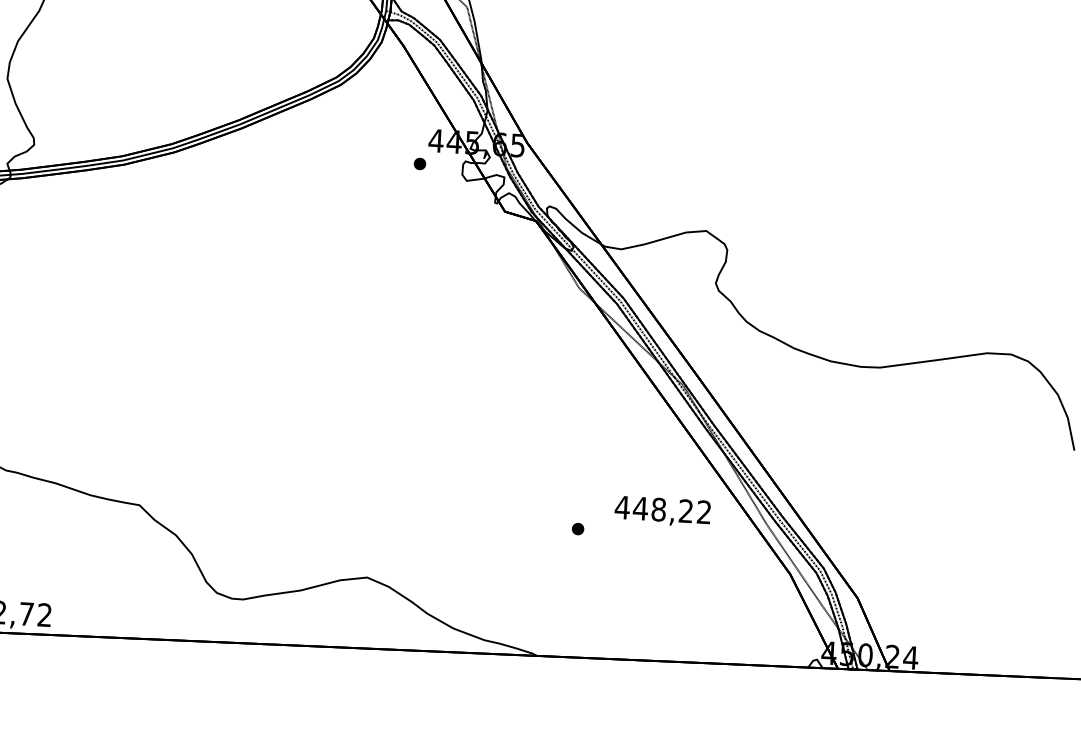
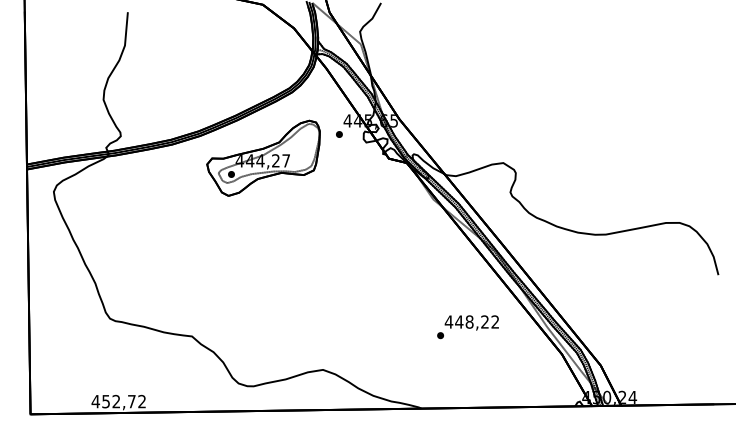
part: (283, 196) -> (263, 157), added
text: (662, 510) -> (471, 322), moved

